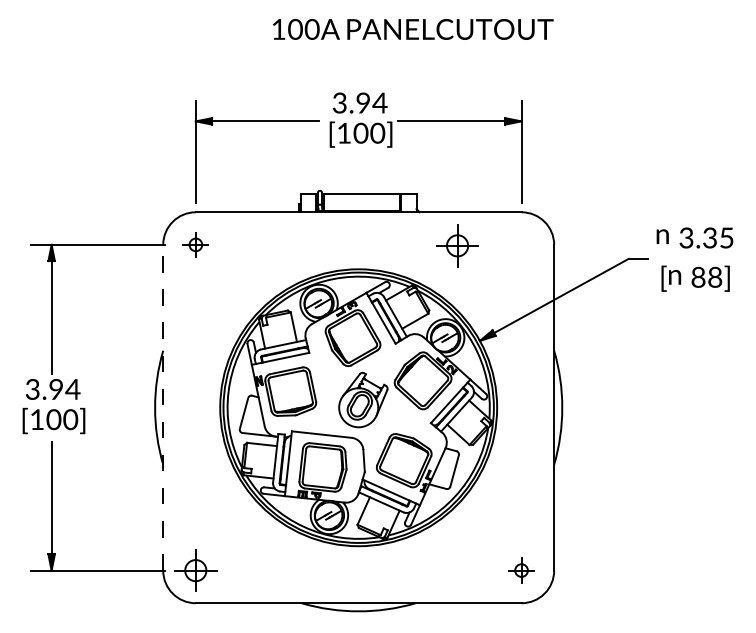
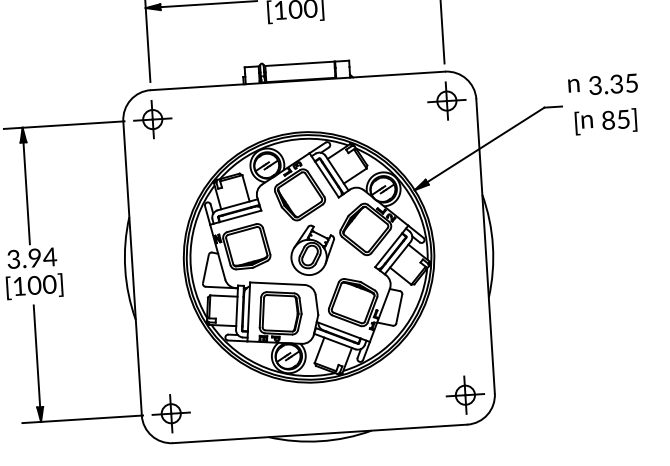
part: (195, 244) -> (152, 119), size x1.67
part: (457, 245) -> (446, 100), moved
text: (715, 276) -> (623, 118), 88] -> 85]
line: (163, 407) -> (132, 268), dashed -> solid
part: (521, 570) -> (465, 395), size x1.67

